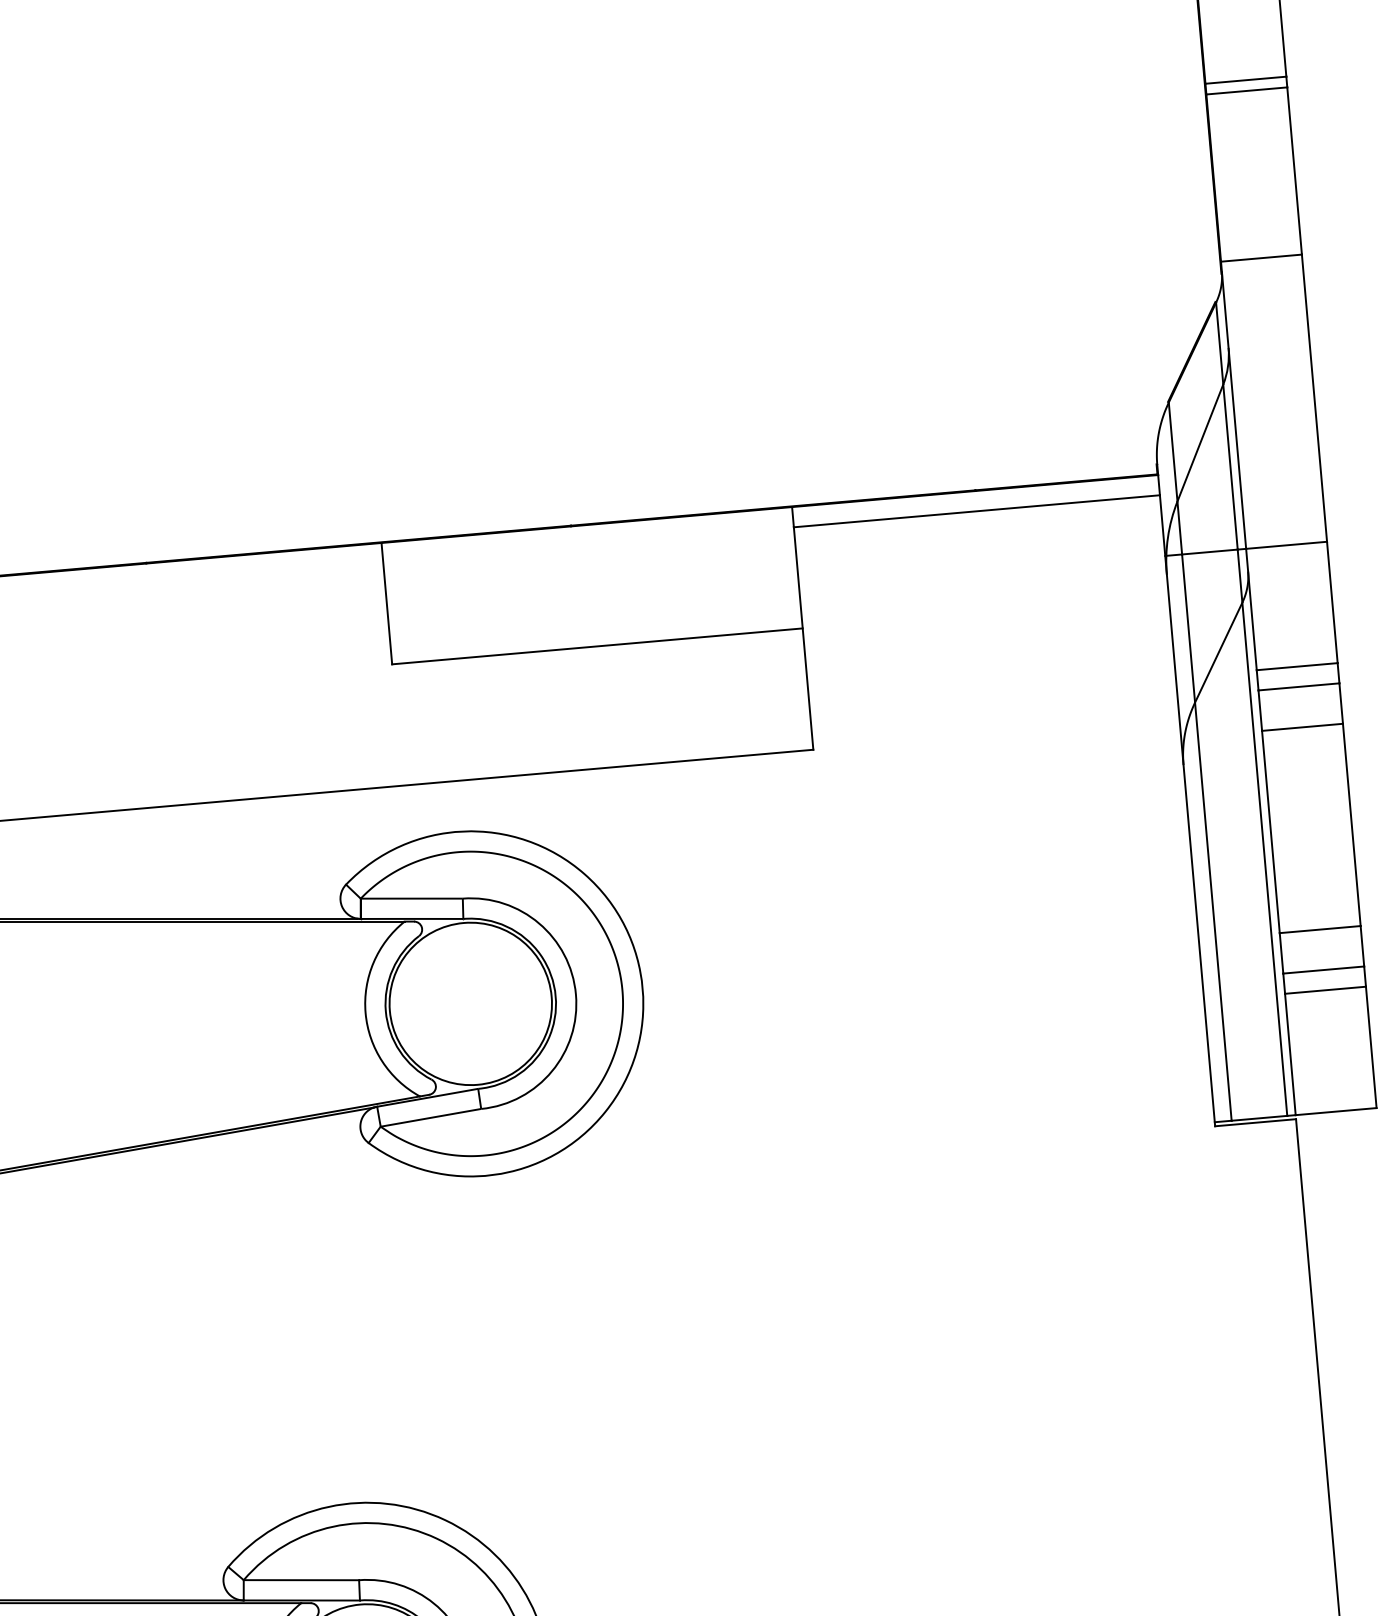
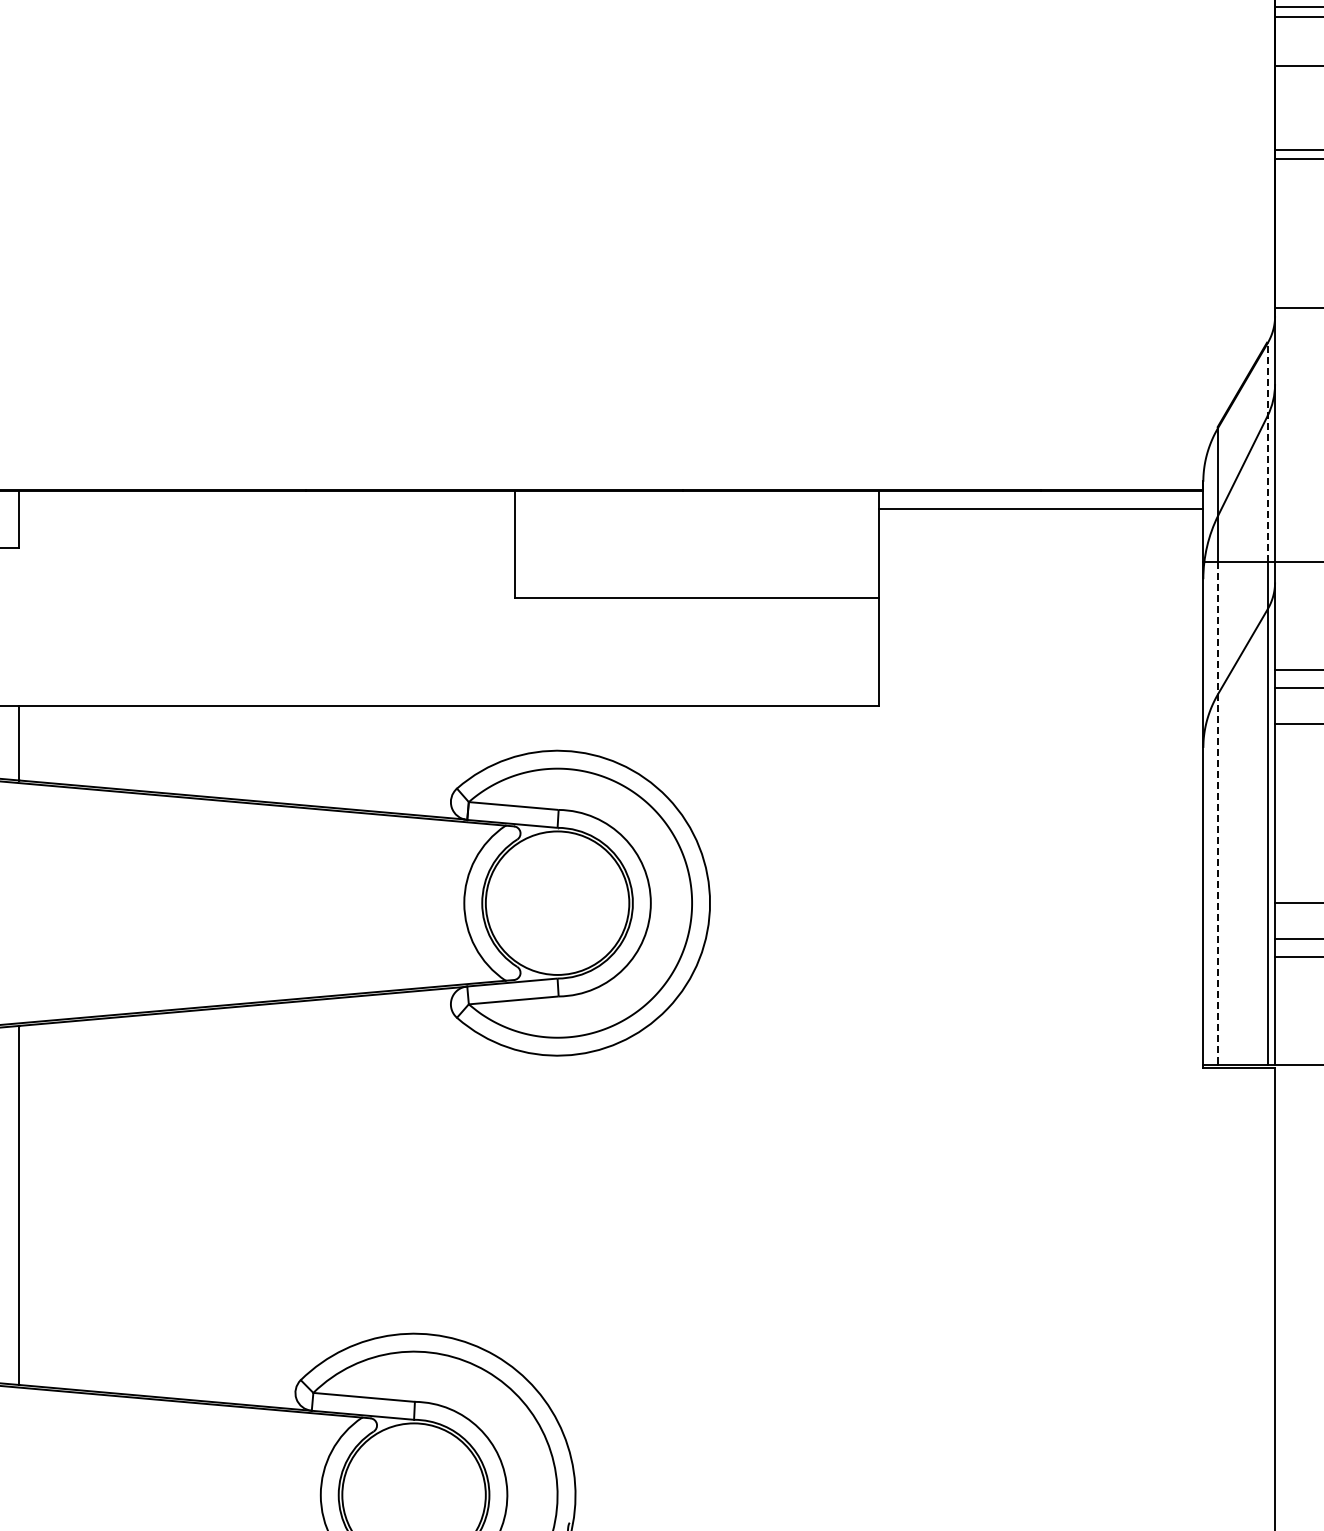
line: (1226, 425) -> (1267, 452), solid -> dashed
line: (1207, 838) -> (1218, 814), solid -> dashed

